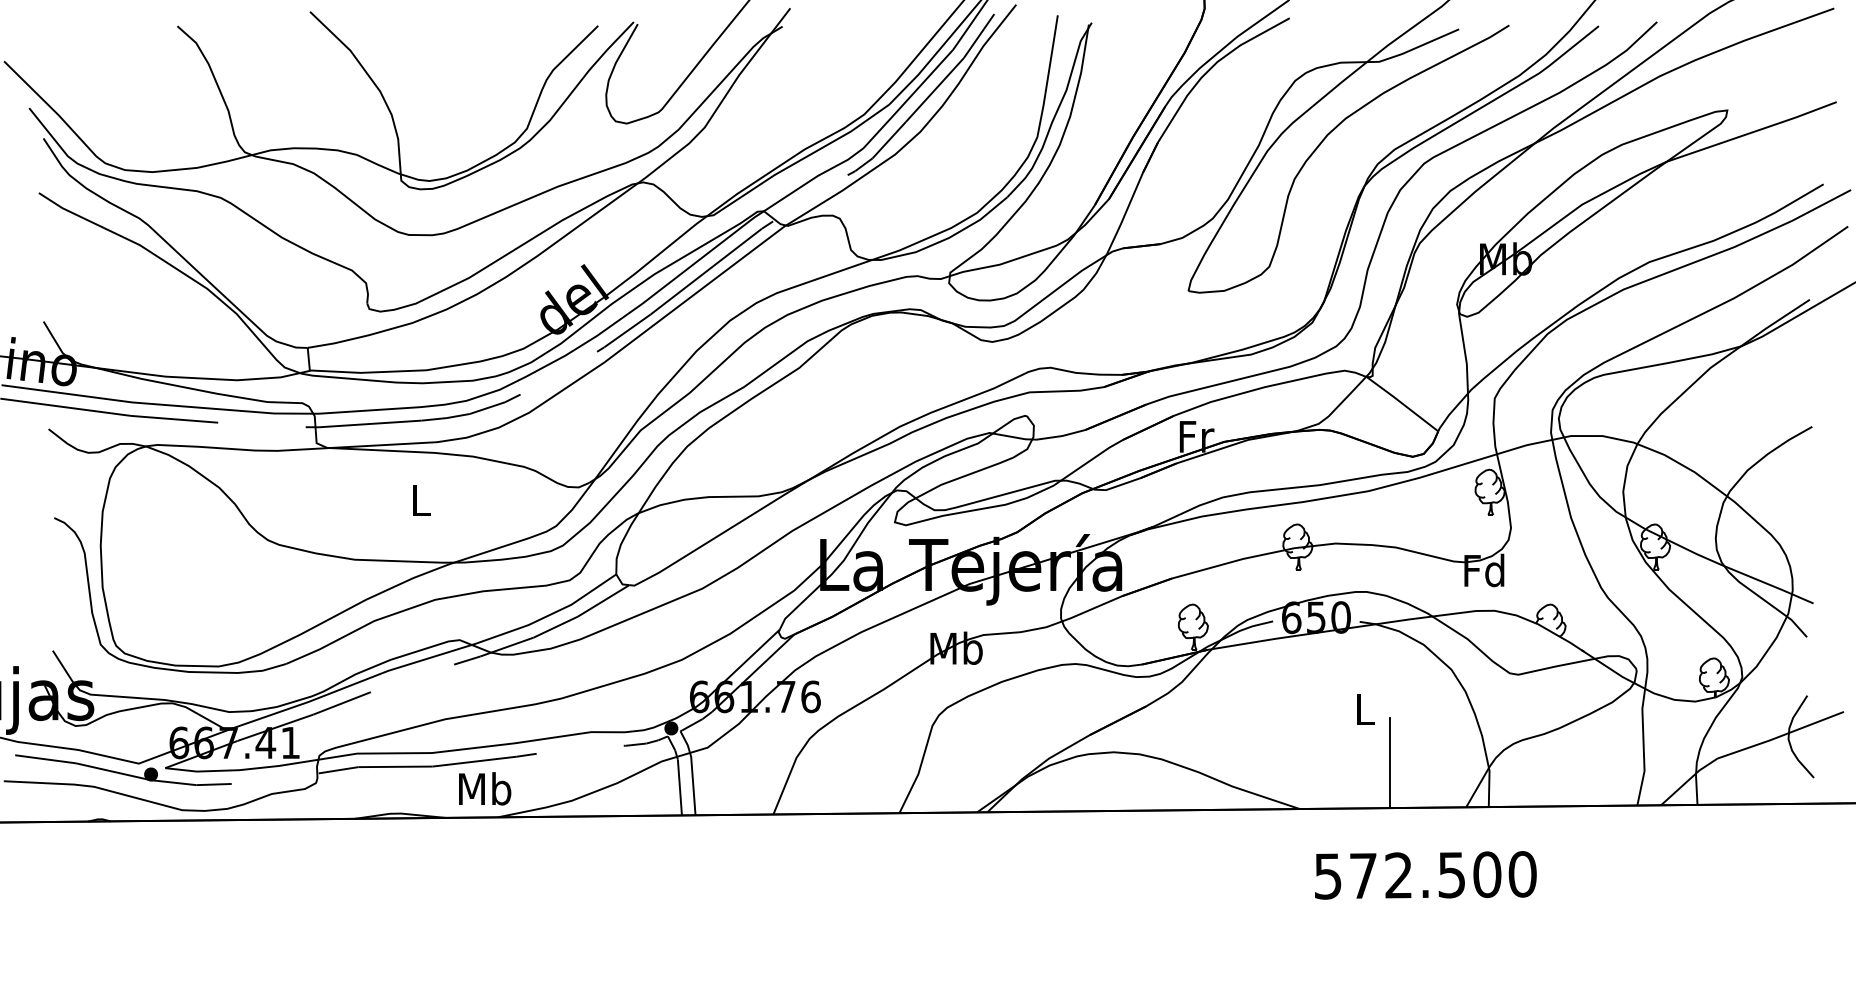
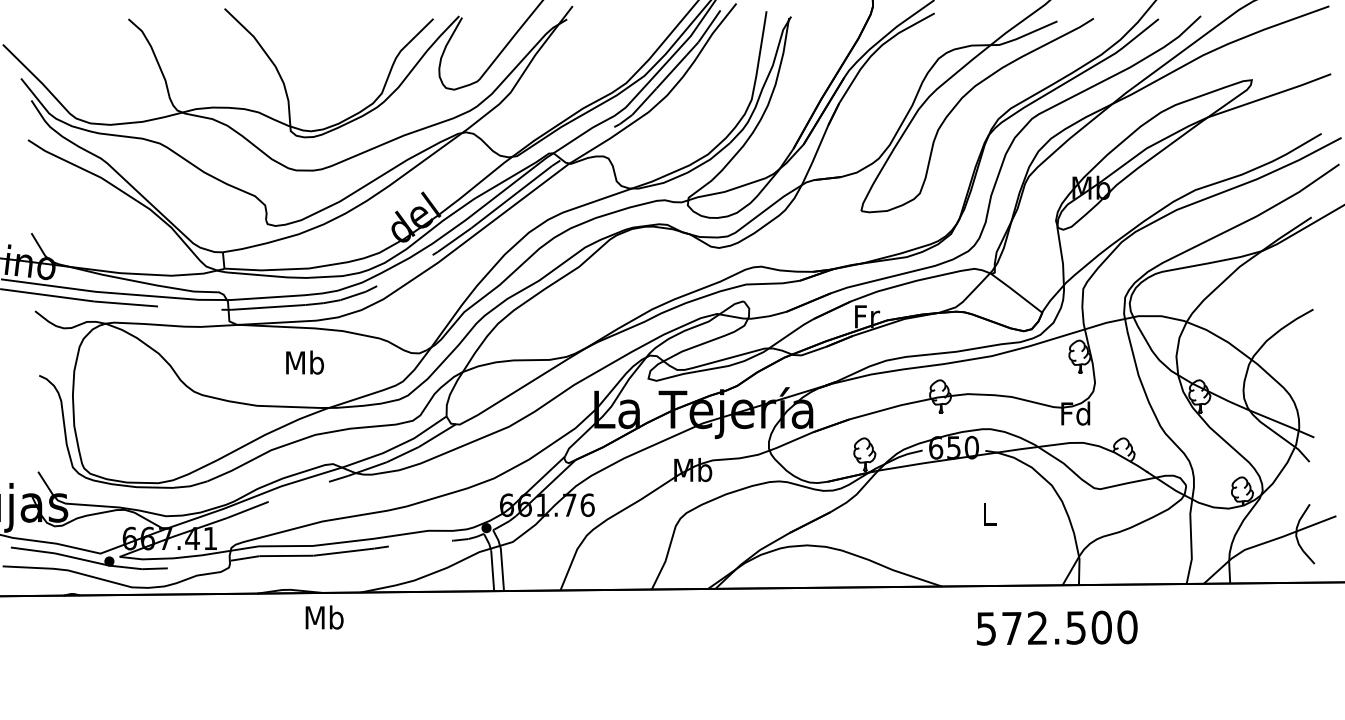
text: (421, 499) -> (305, 362), L -> Mb
line: (1390, 762) -> (1007, 552), removed
text: (485, 788) -> (324, 617), moved
text: (1425, 875) -> (1057, 628), moved

